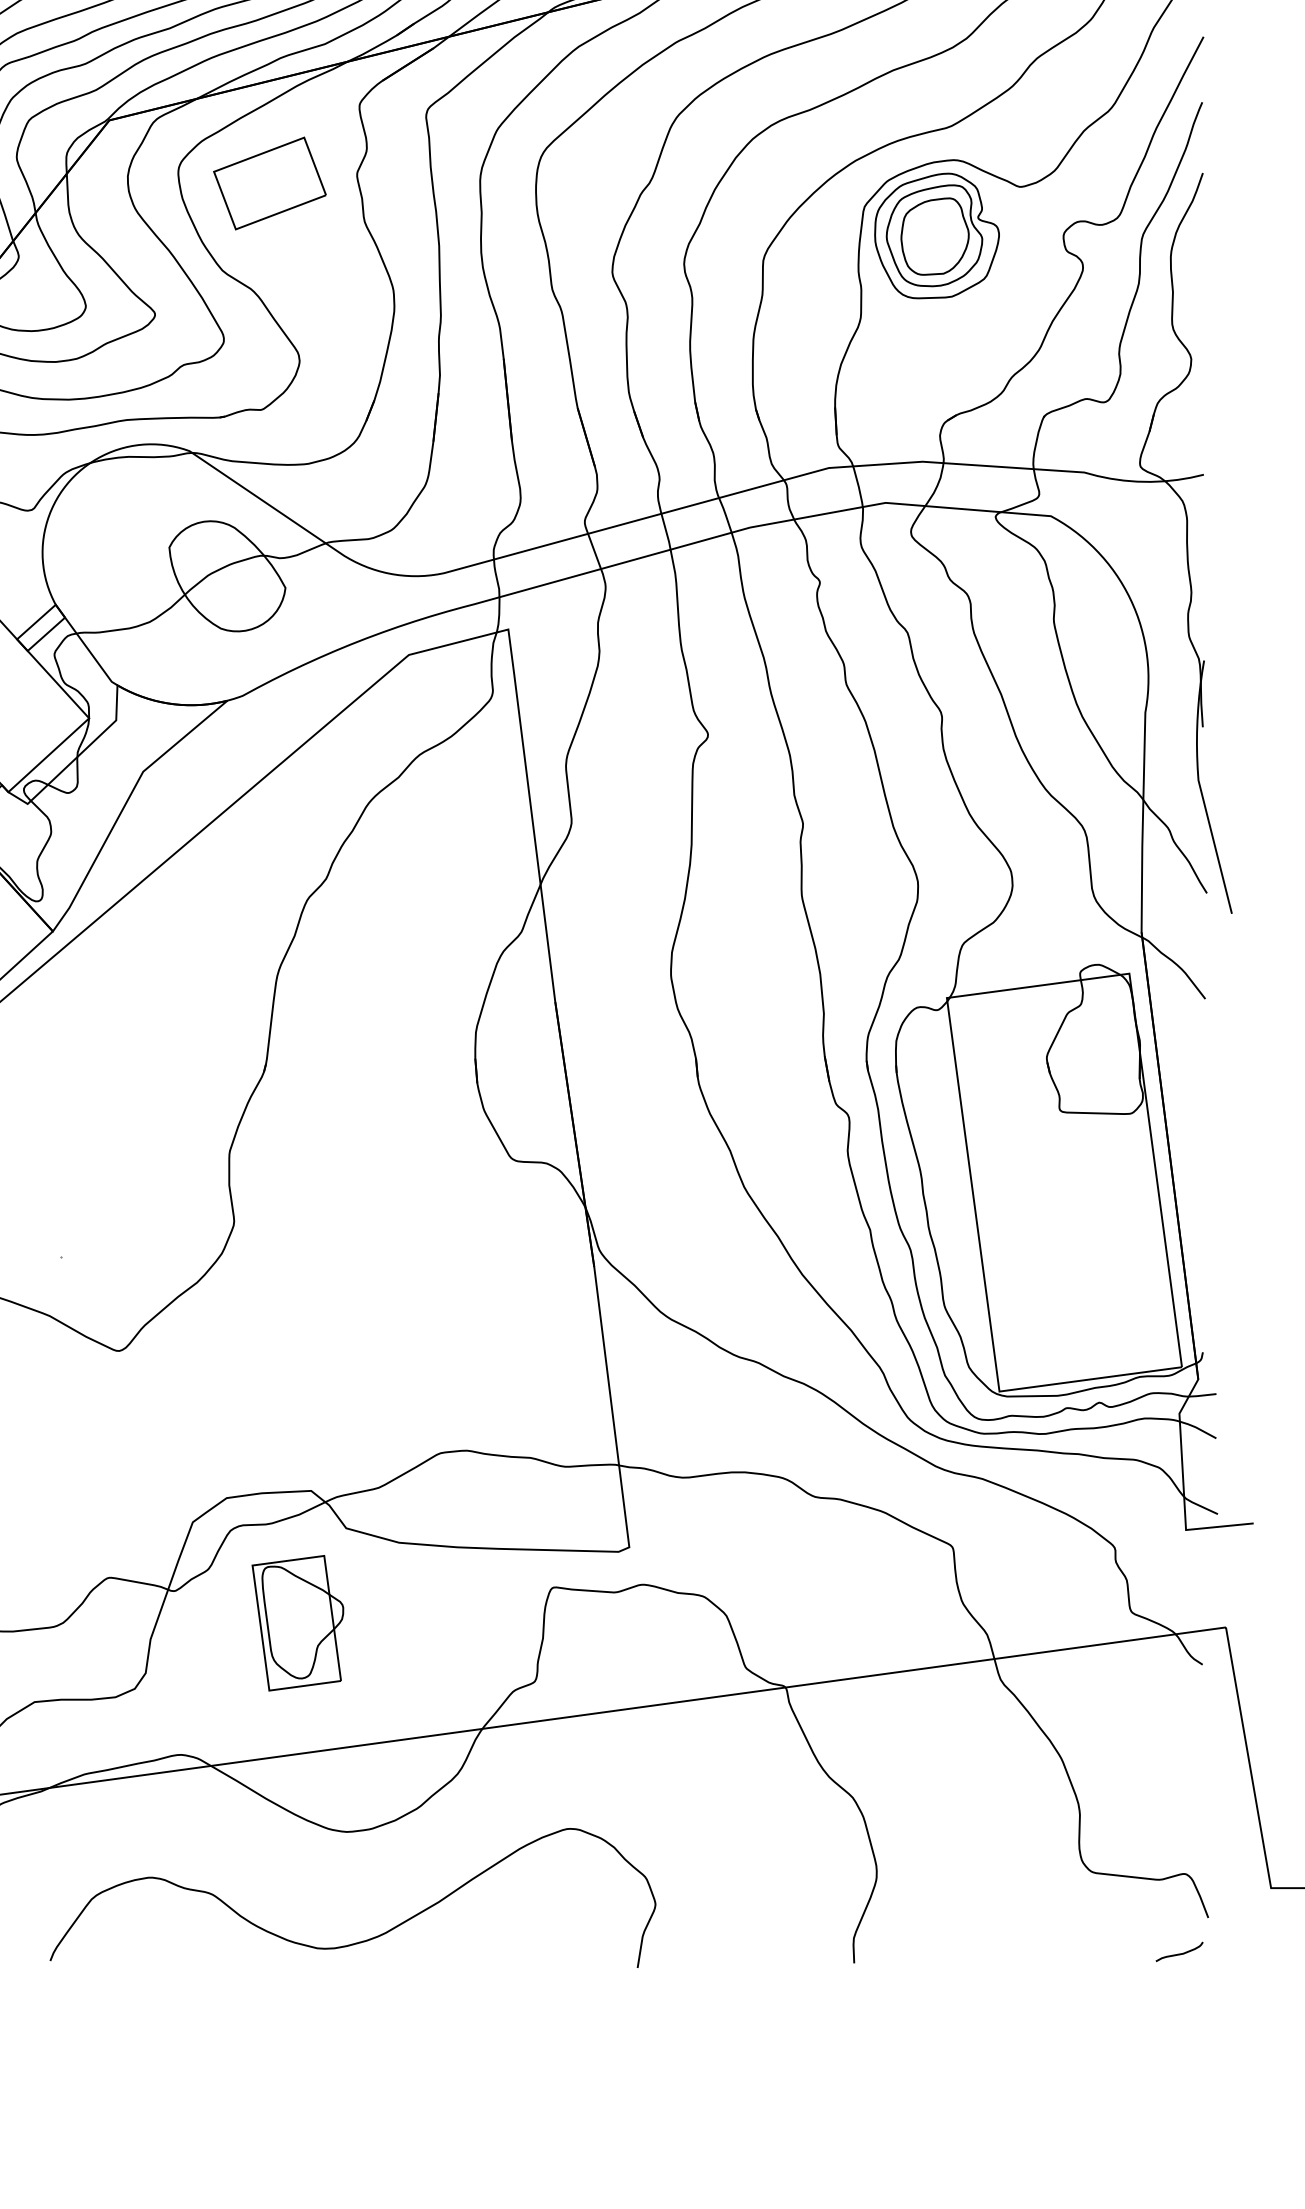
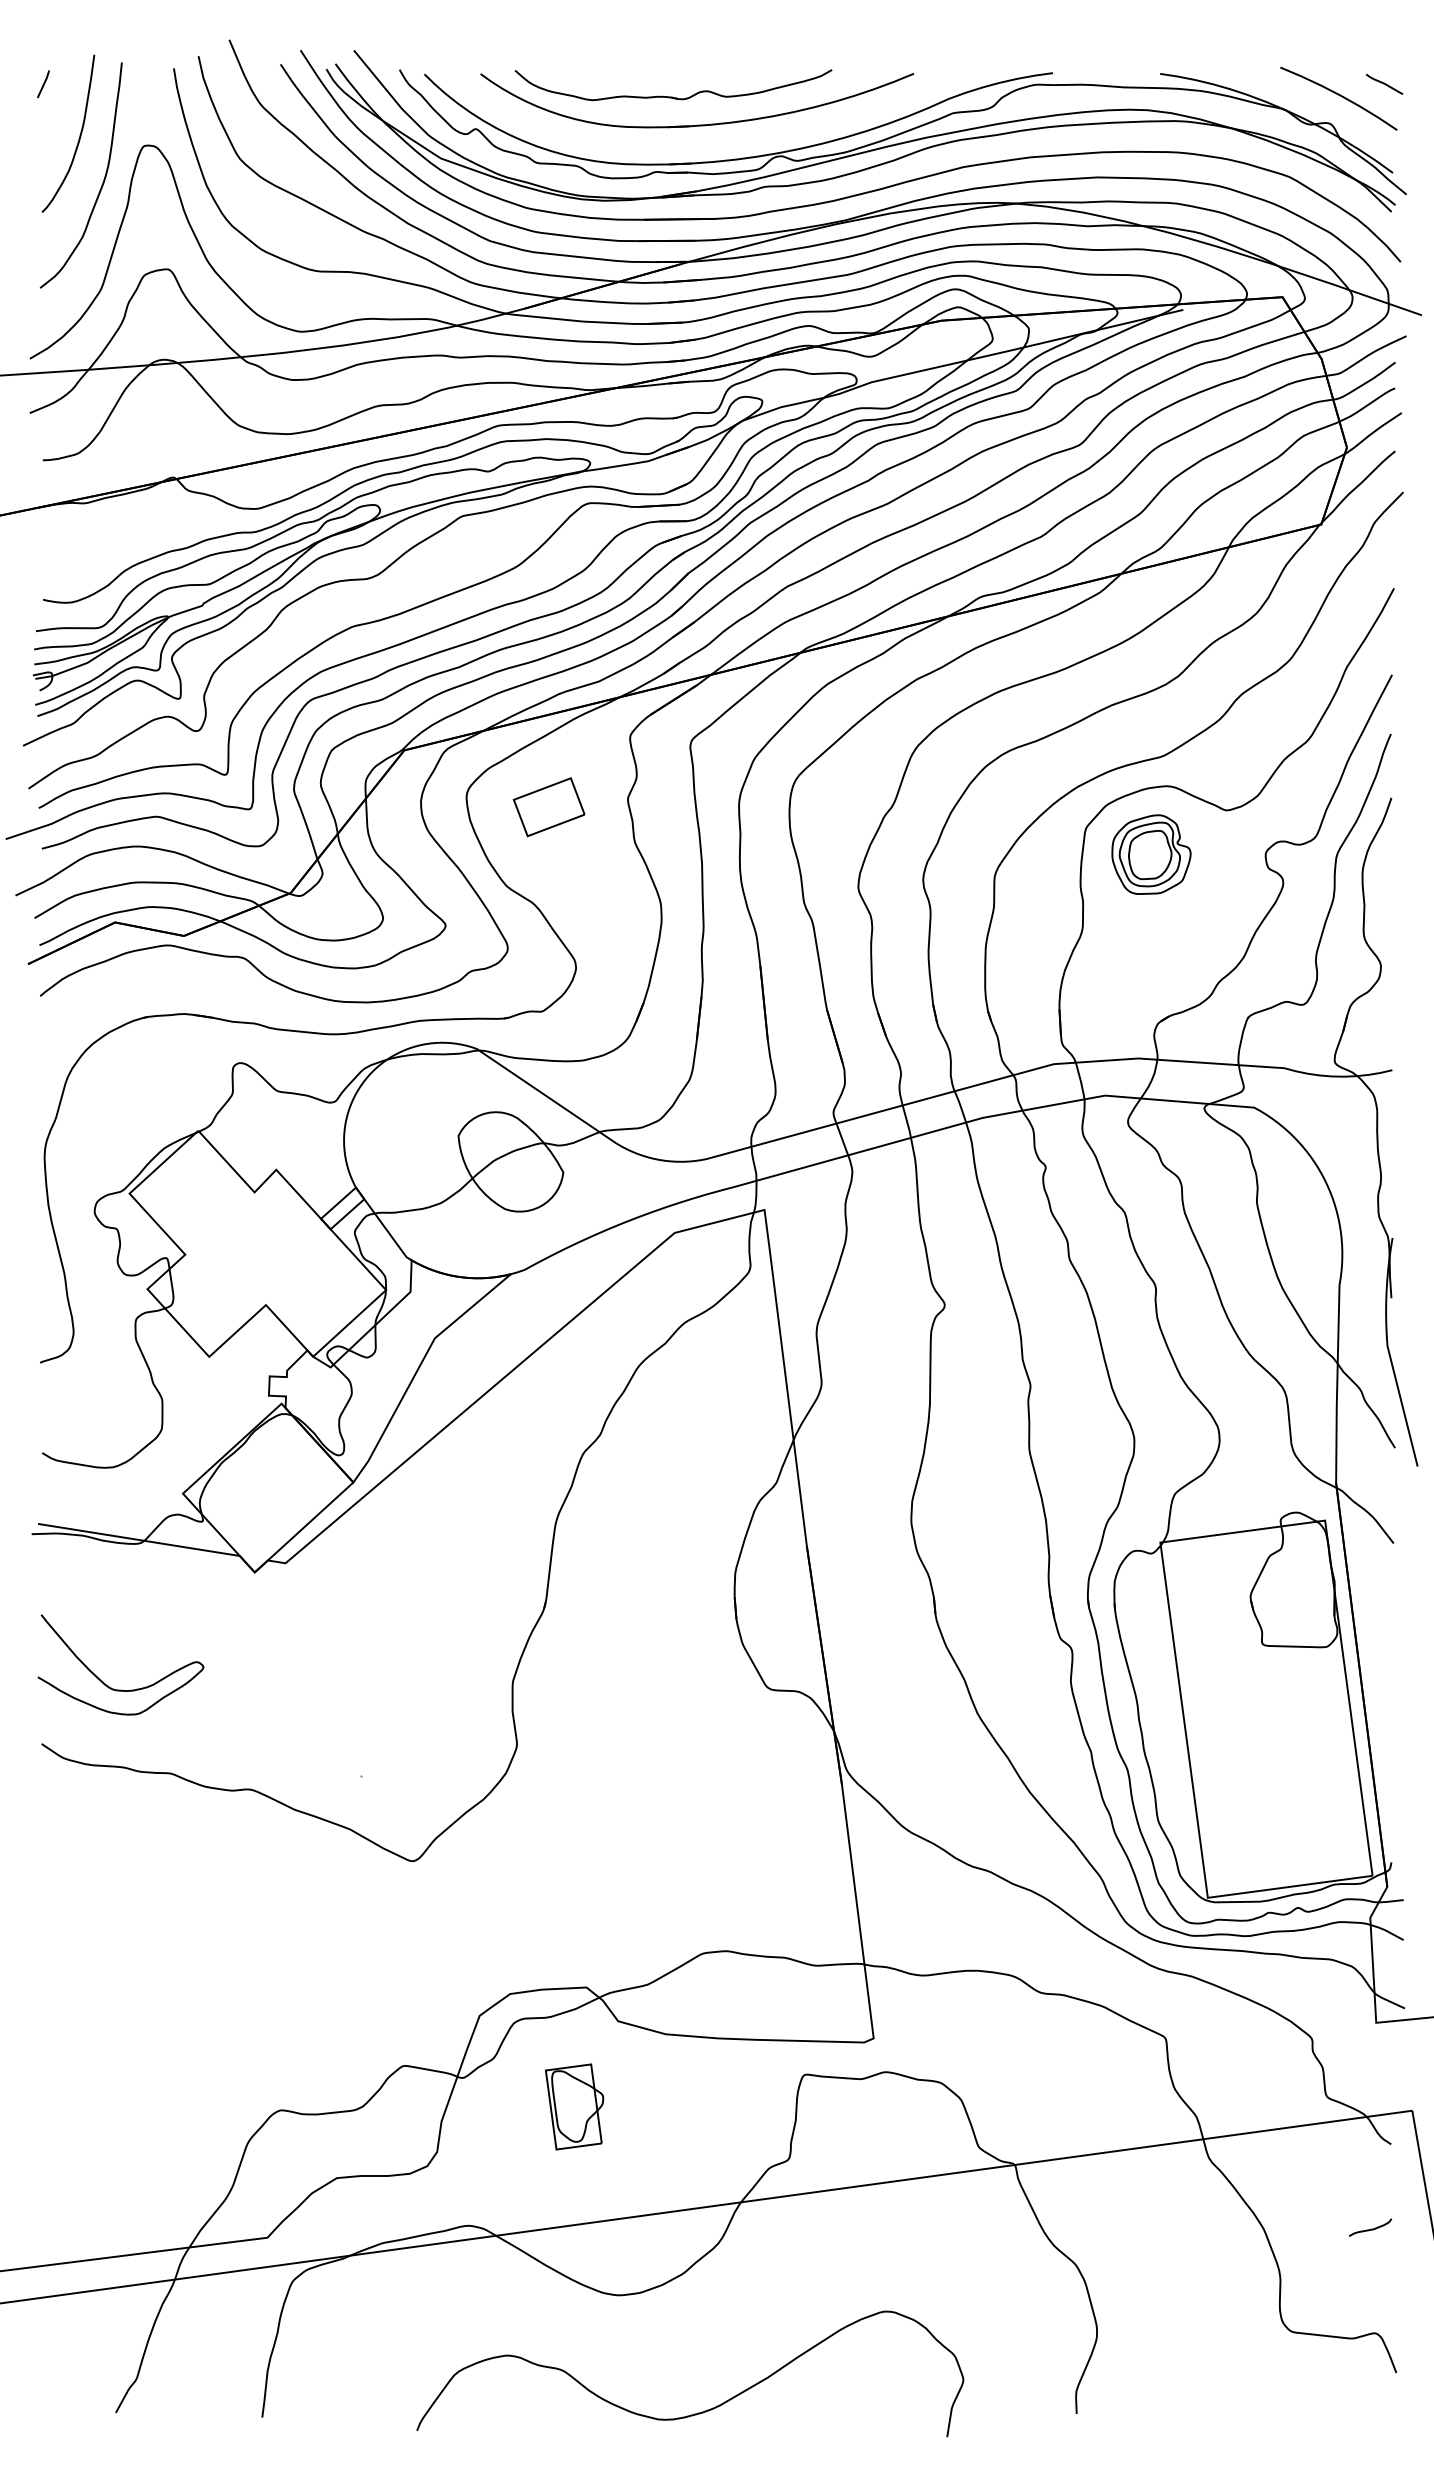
part: (269, 182) -> (548, 806), size x0.7
part: (937, 235) -> (1151, 854), size x0.7
part: (297, 1622) -> (574, 2106), size x0.7
curve: (368, 1938) -> (704, 2410), moved
curve: (1180, 1952) -> (1371, 2228), moved

